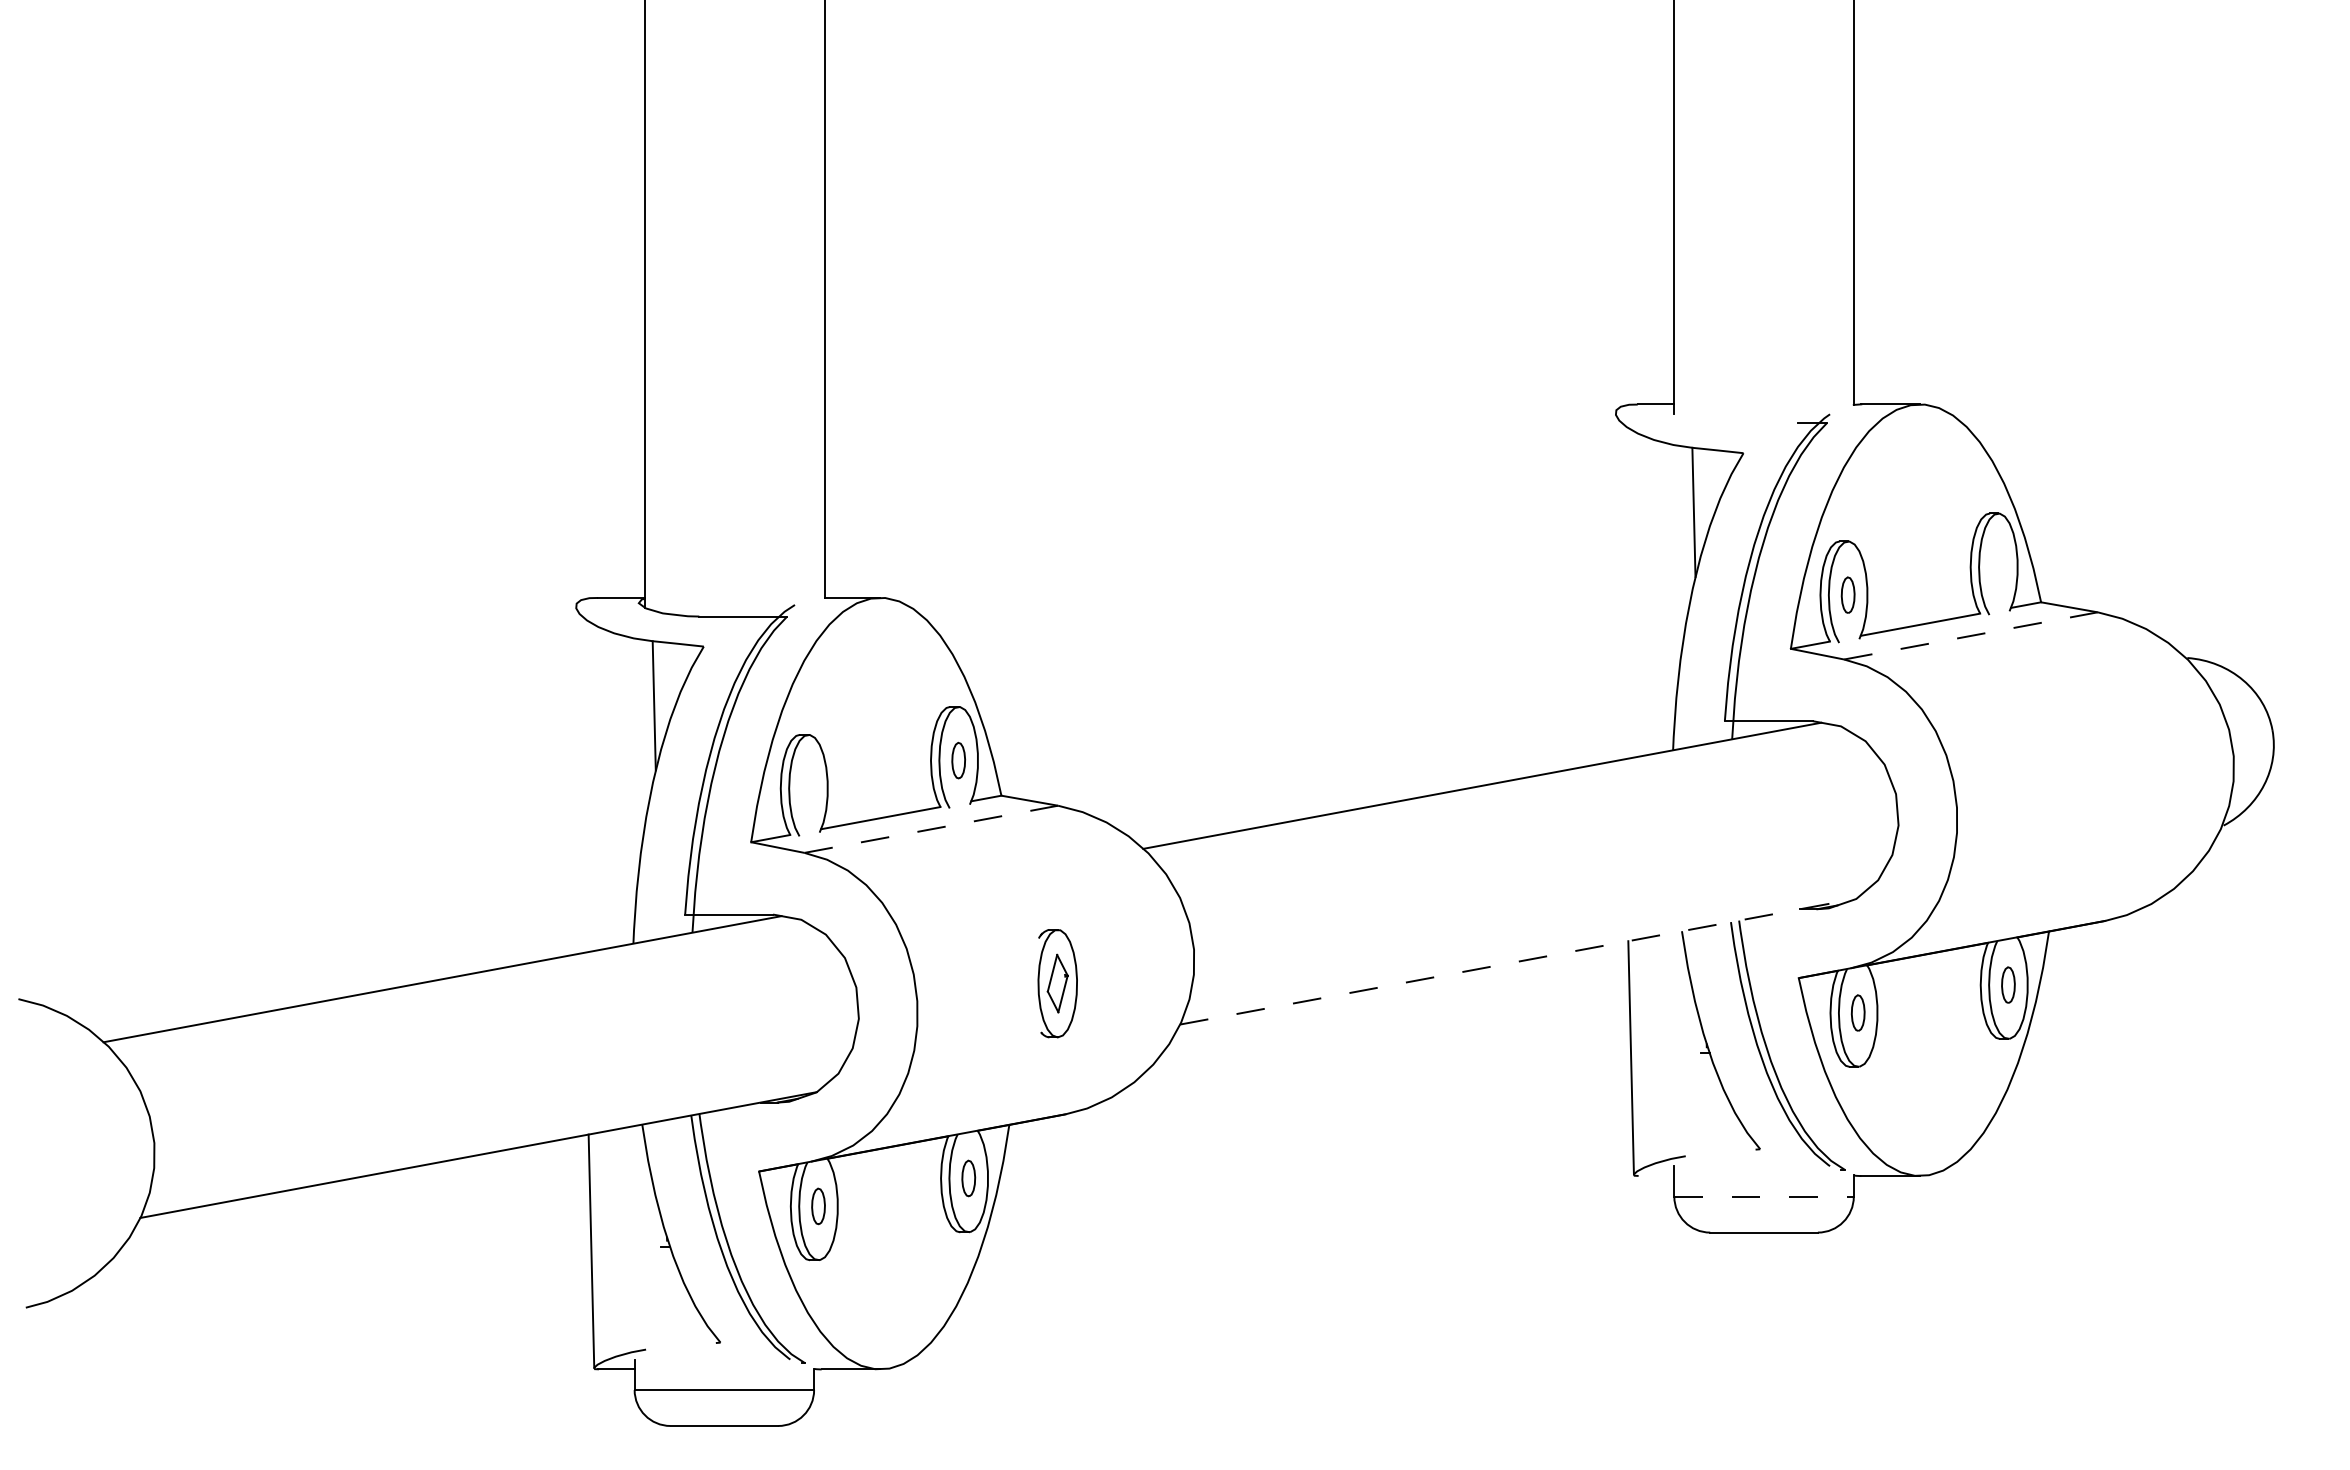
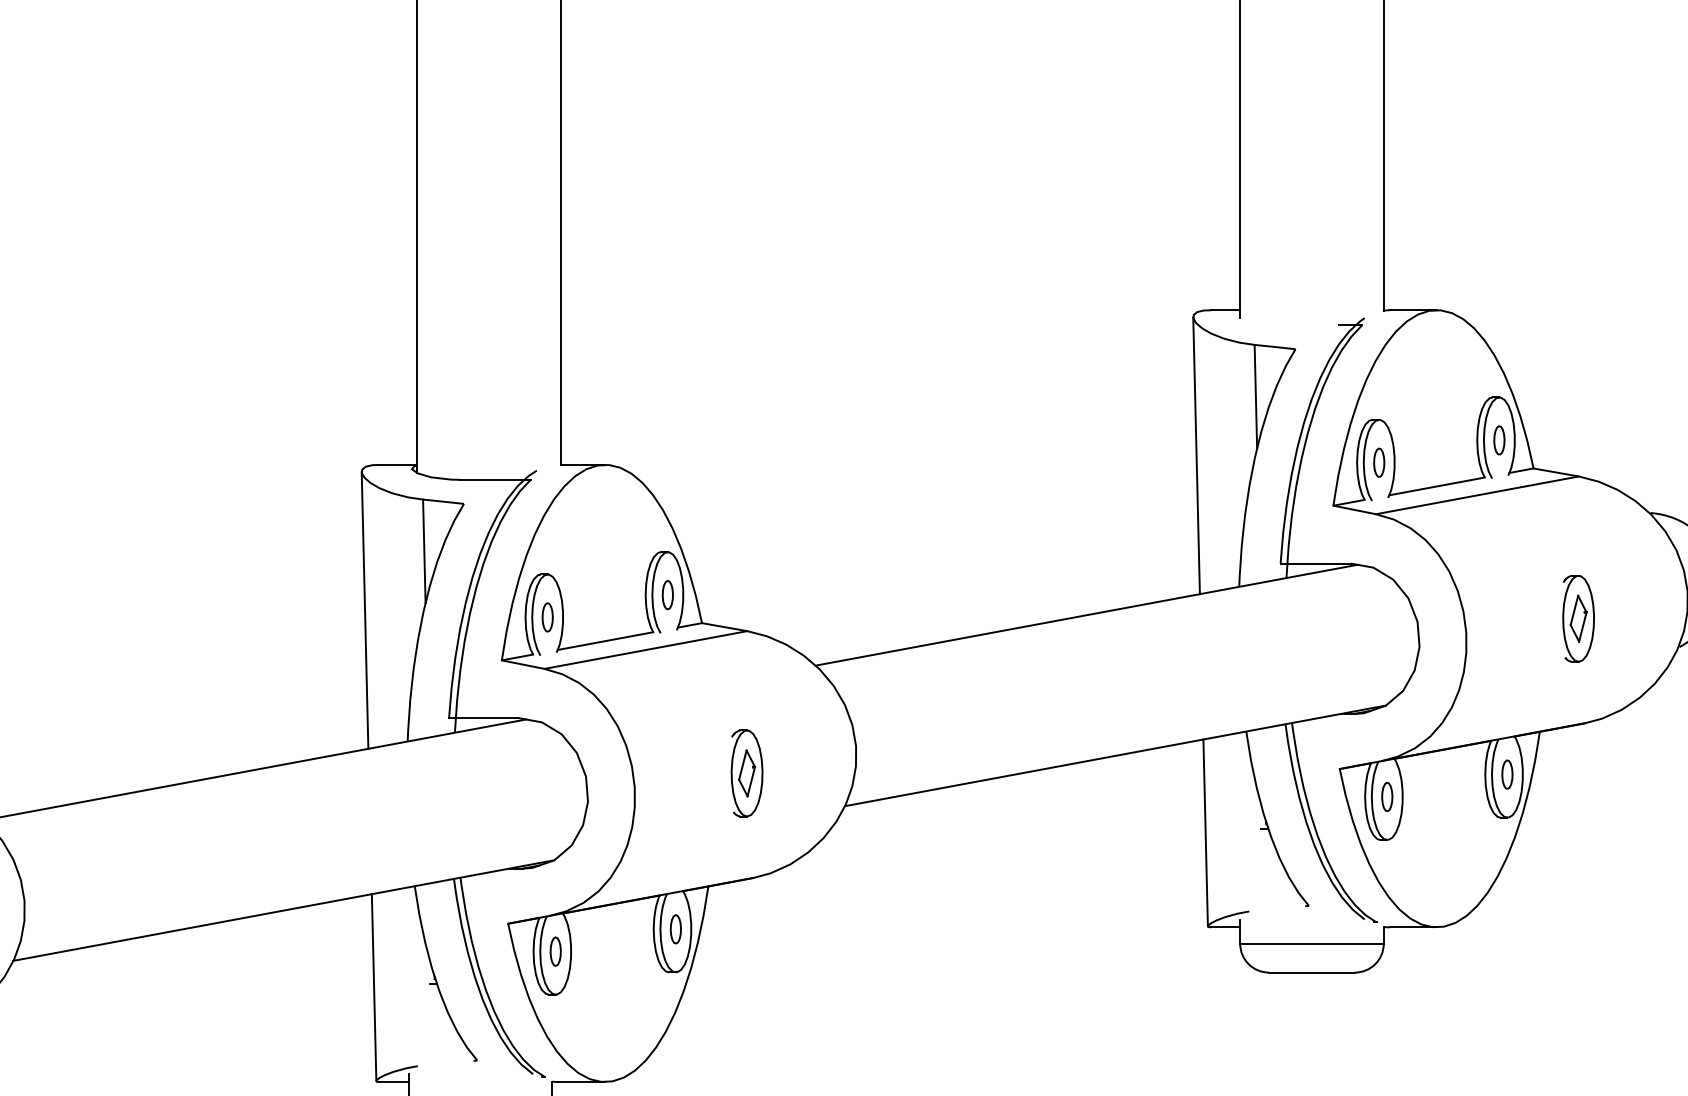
part: (1998, 566) -> (1499, 439), added
line: (1619, 586) -> (1196, 455), added
line: (1970, 635) -> (1477, 495), dashed -> solid
line: (579, 779) -> (364, 610), added
part: (808, 788) -> (547, 617), added
part: (2097, 789) -> (1578, 618), added
line: (931, 829) -> (646, 650), dashed -> solid
line: (1518, 961) -> (1115, 755), dashed -> solid
line: (1655, 1176) -> (1225, 927), added
line: (1764, 1196) -> (1312, 943), dashed -> solid

